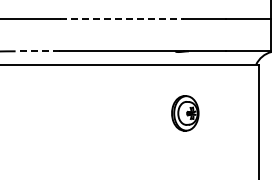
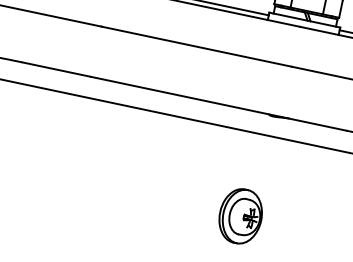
line: (121, 18) -> (196, 46), dashed -> solid
line: (37, 51) -> (56, 69), dashed -> solid
part: (185, 113) -> (240, 216), moved

